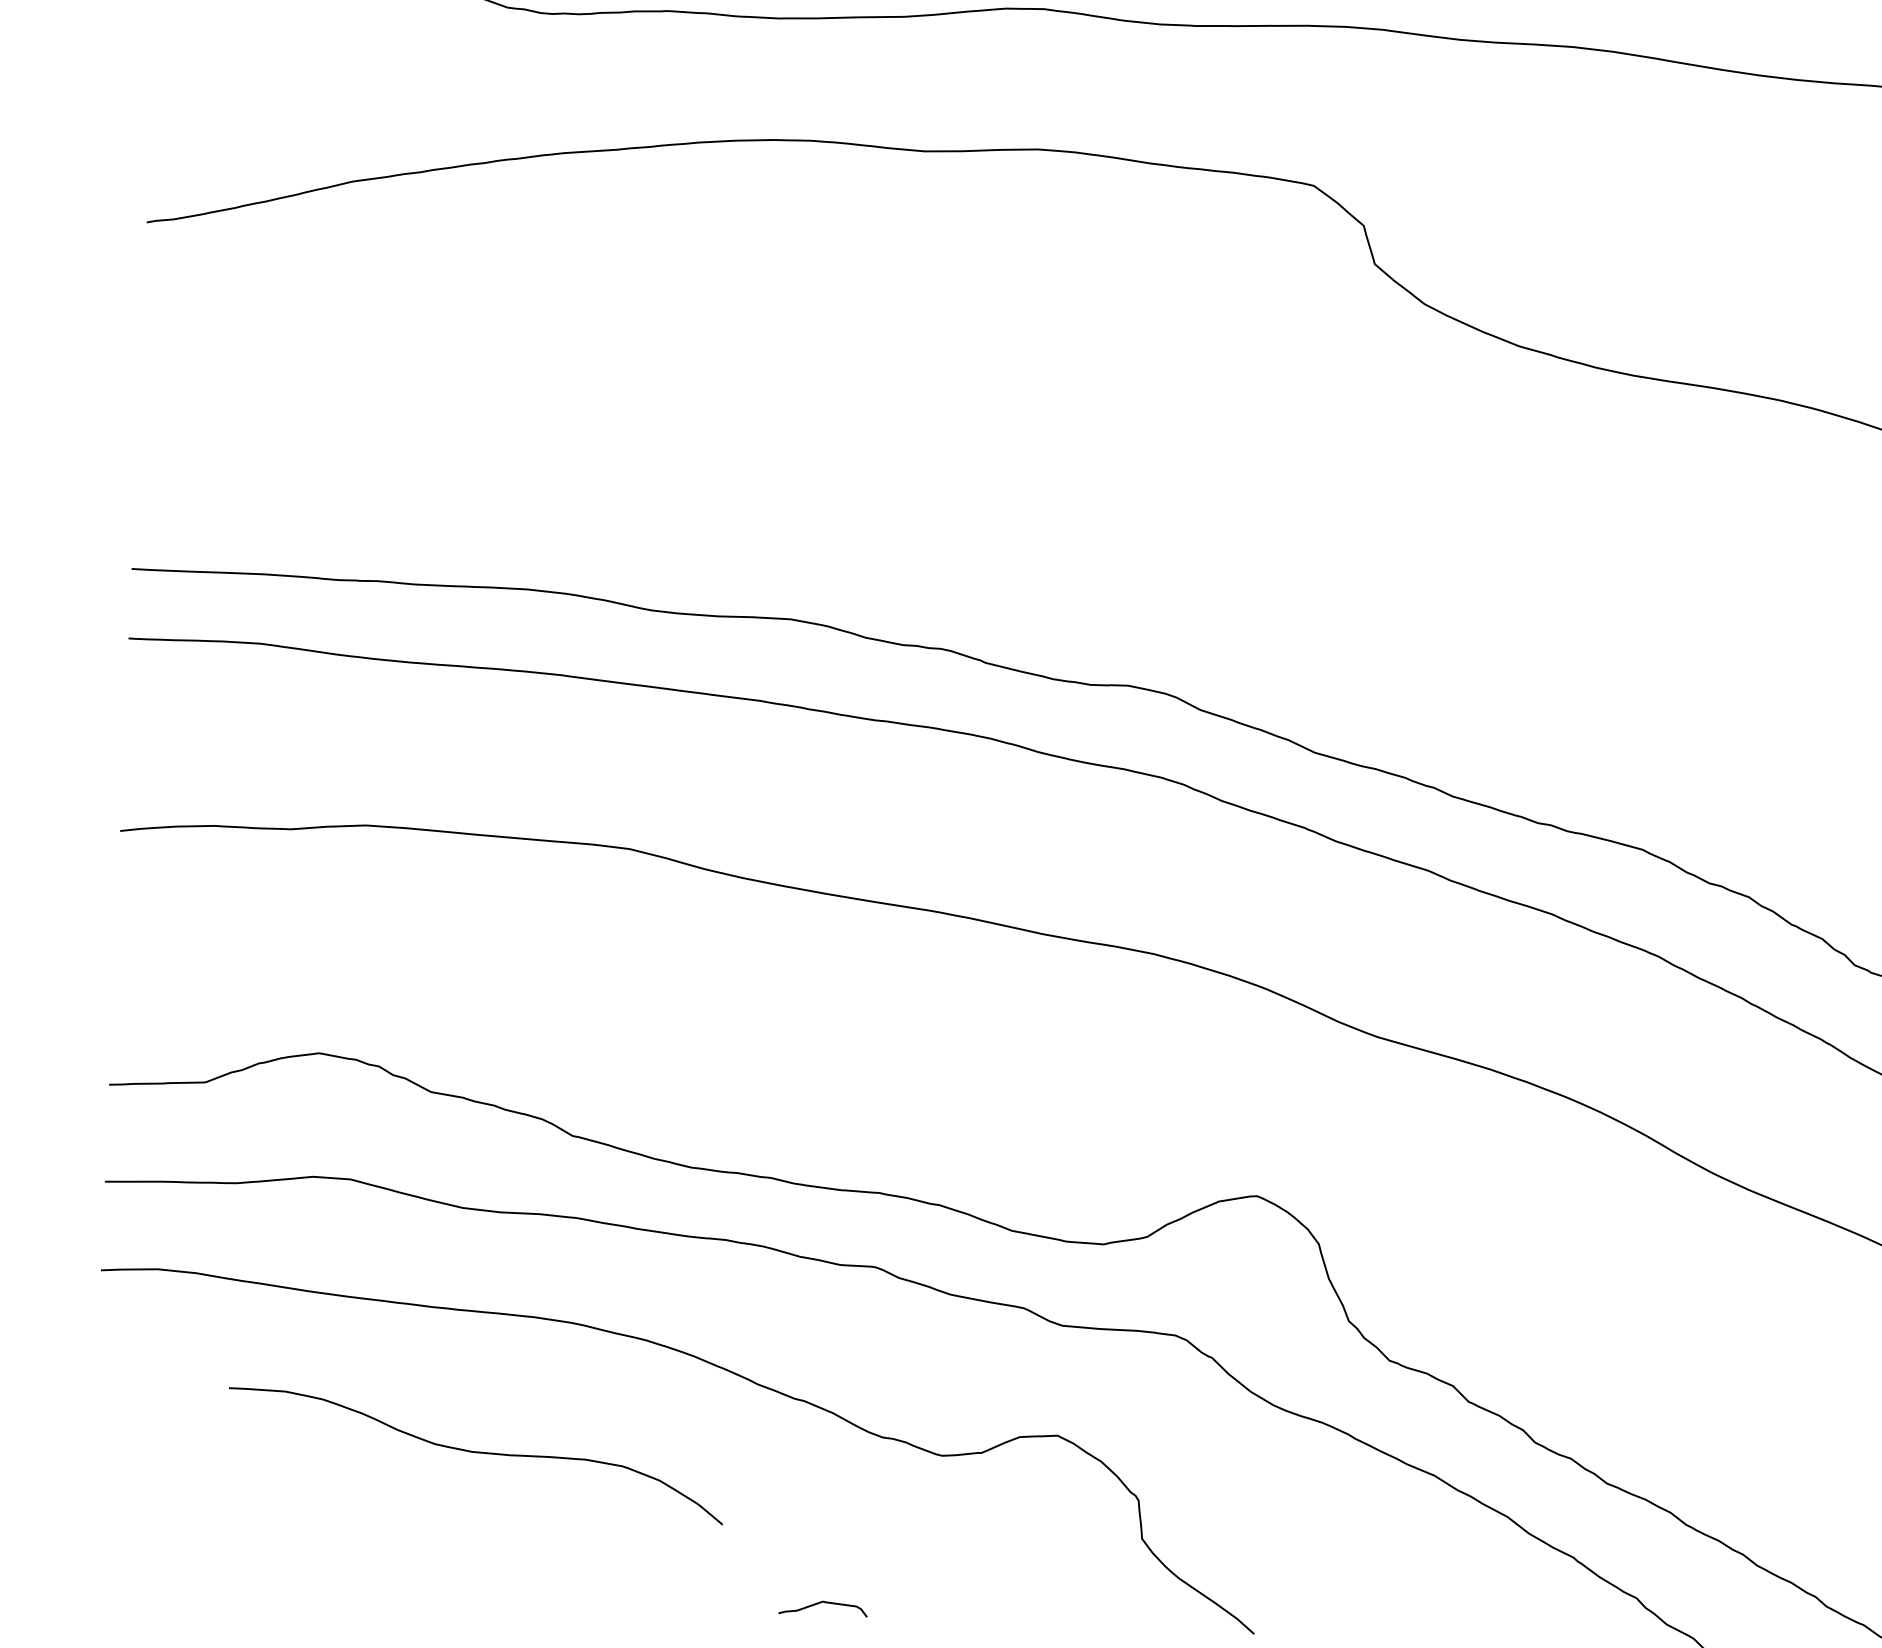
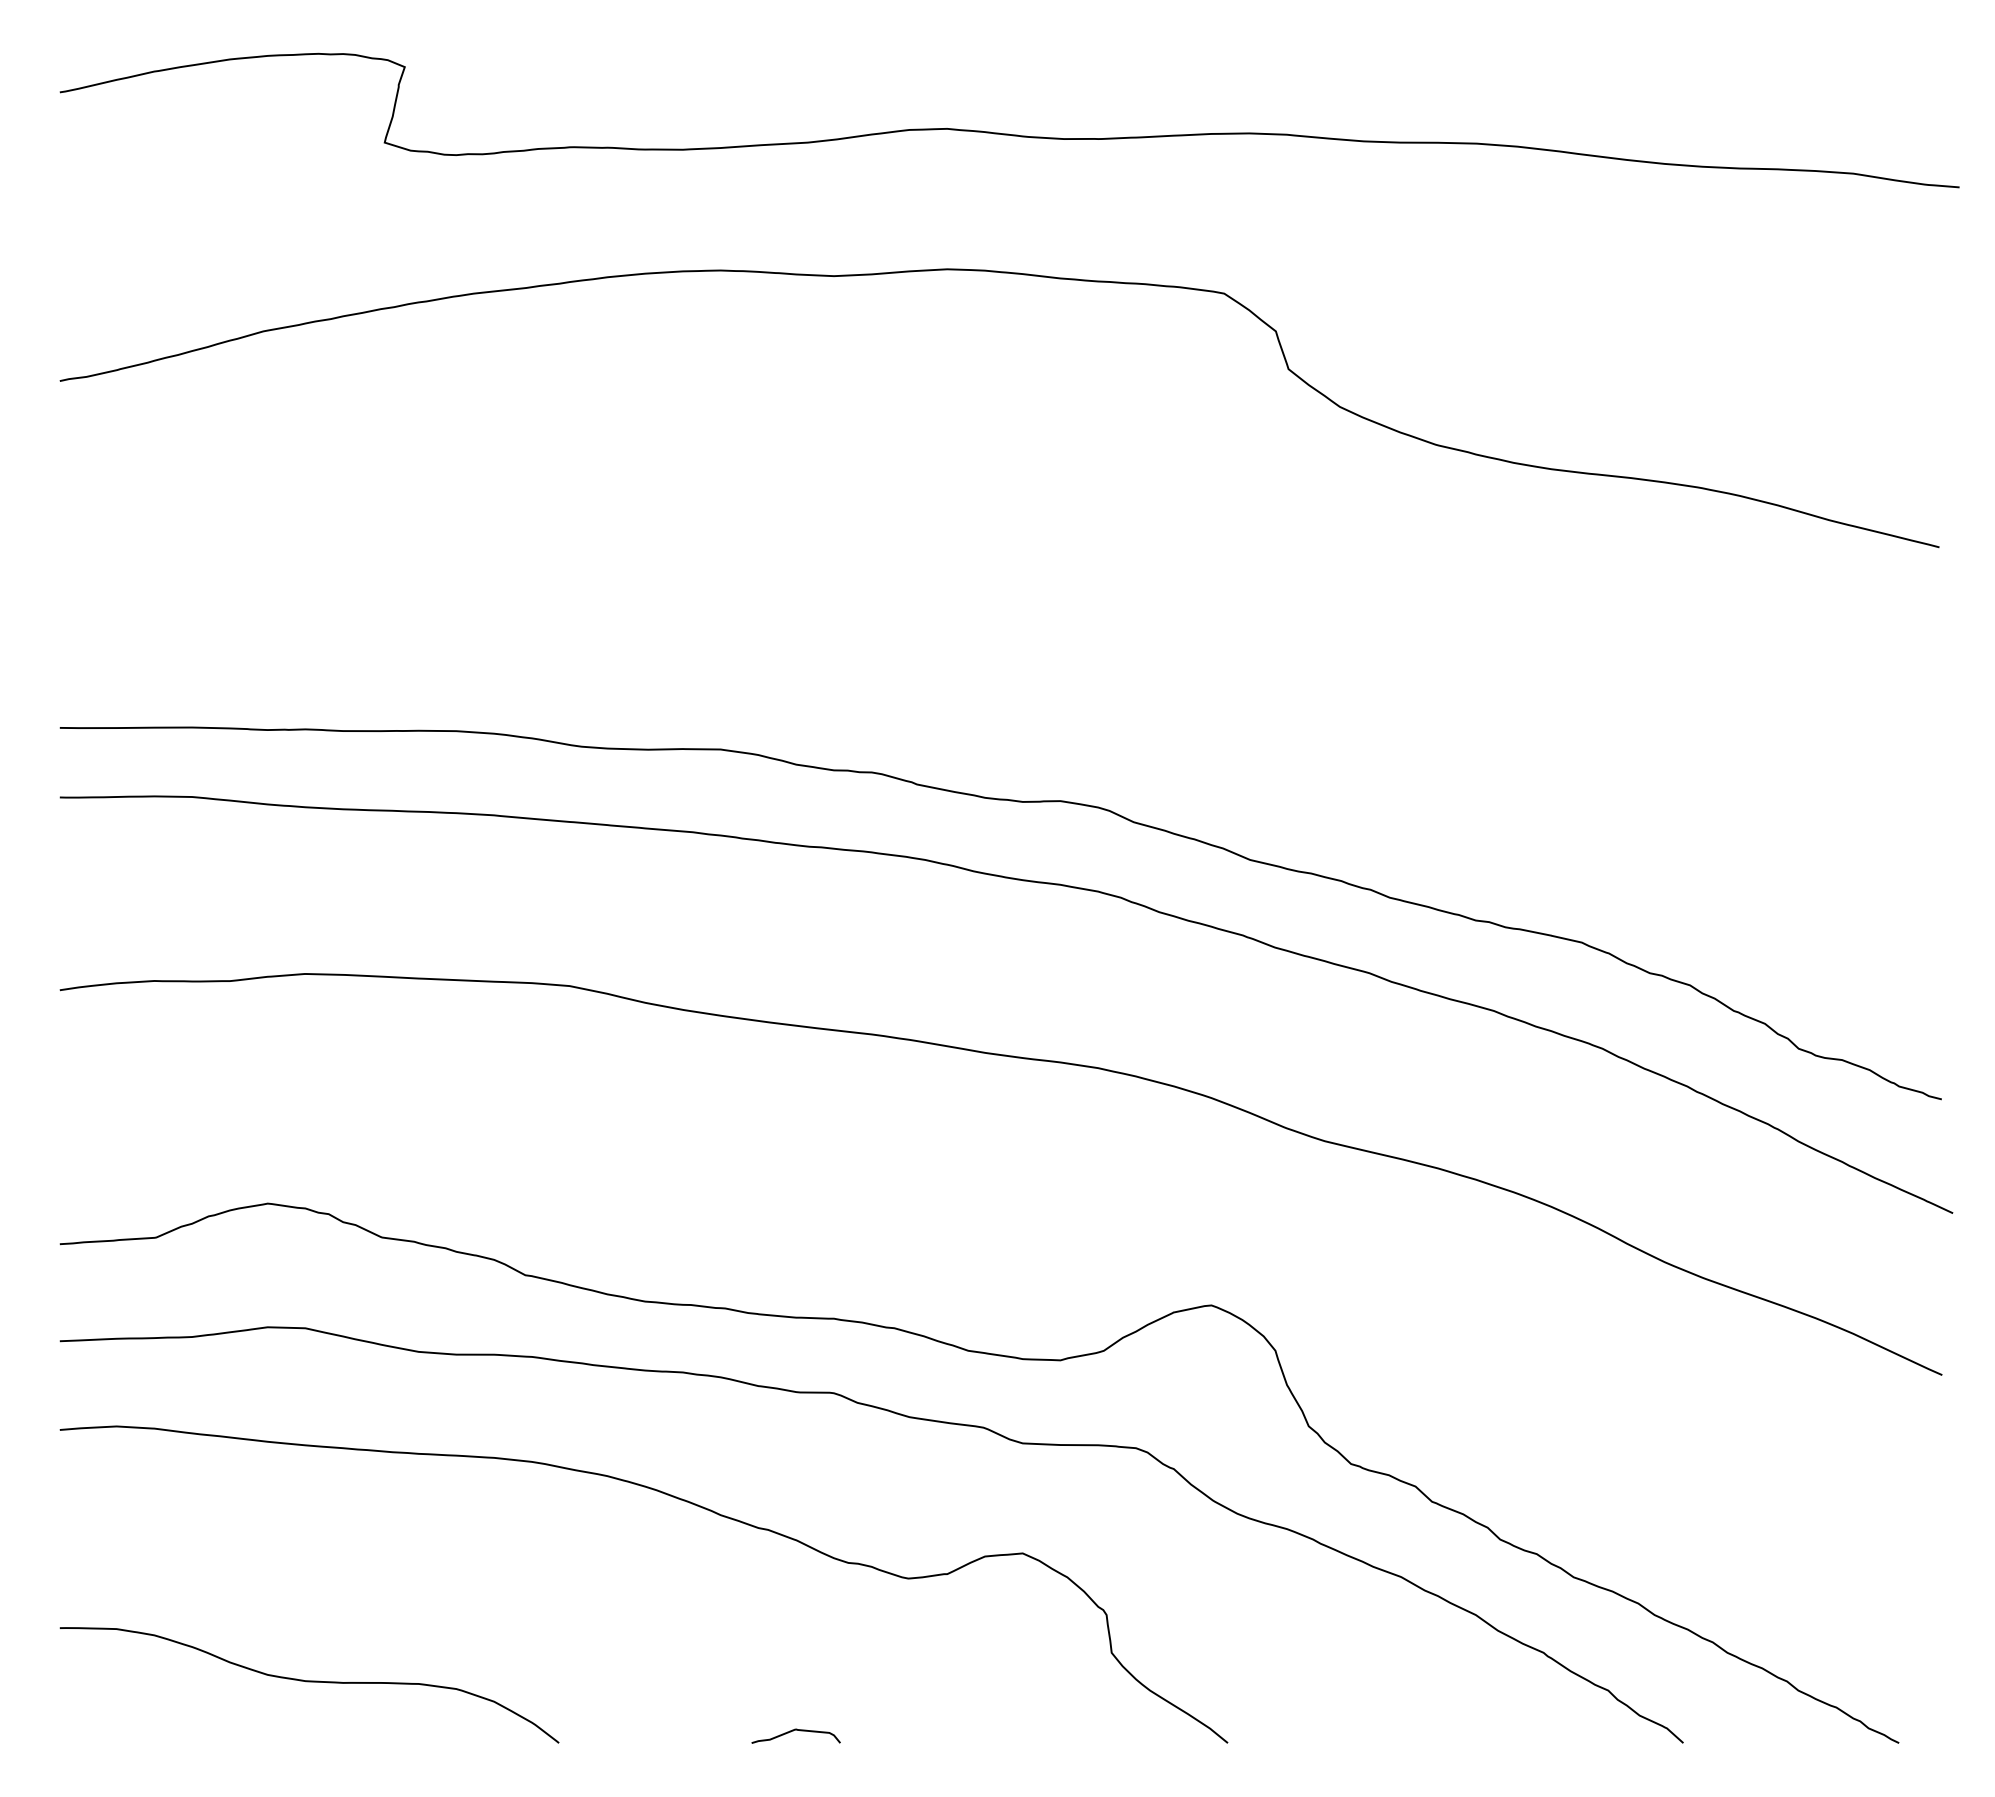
curve: (476, 1453) -> (309, 1682), moved

